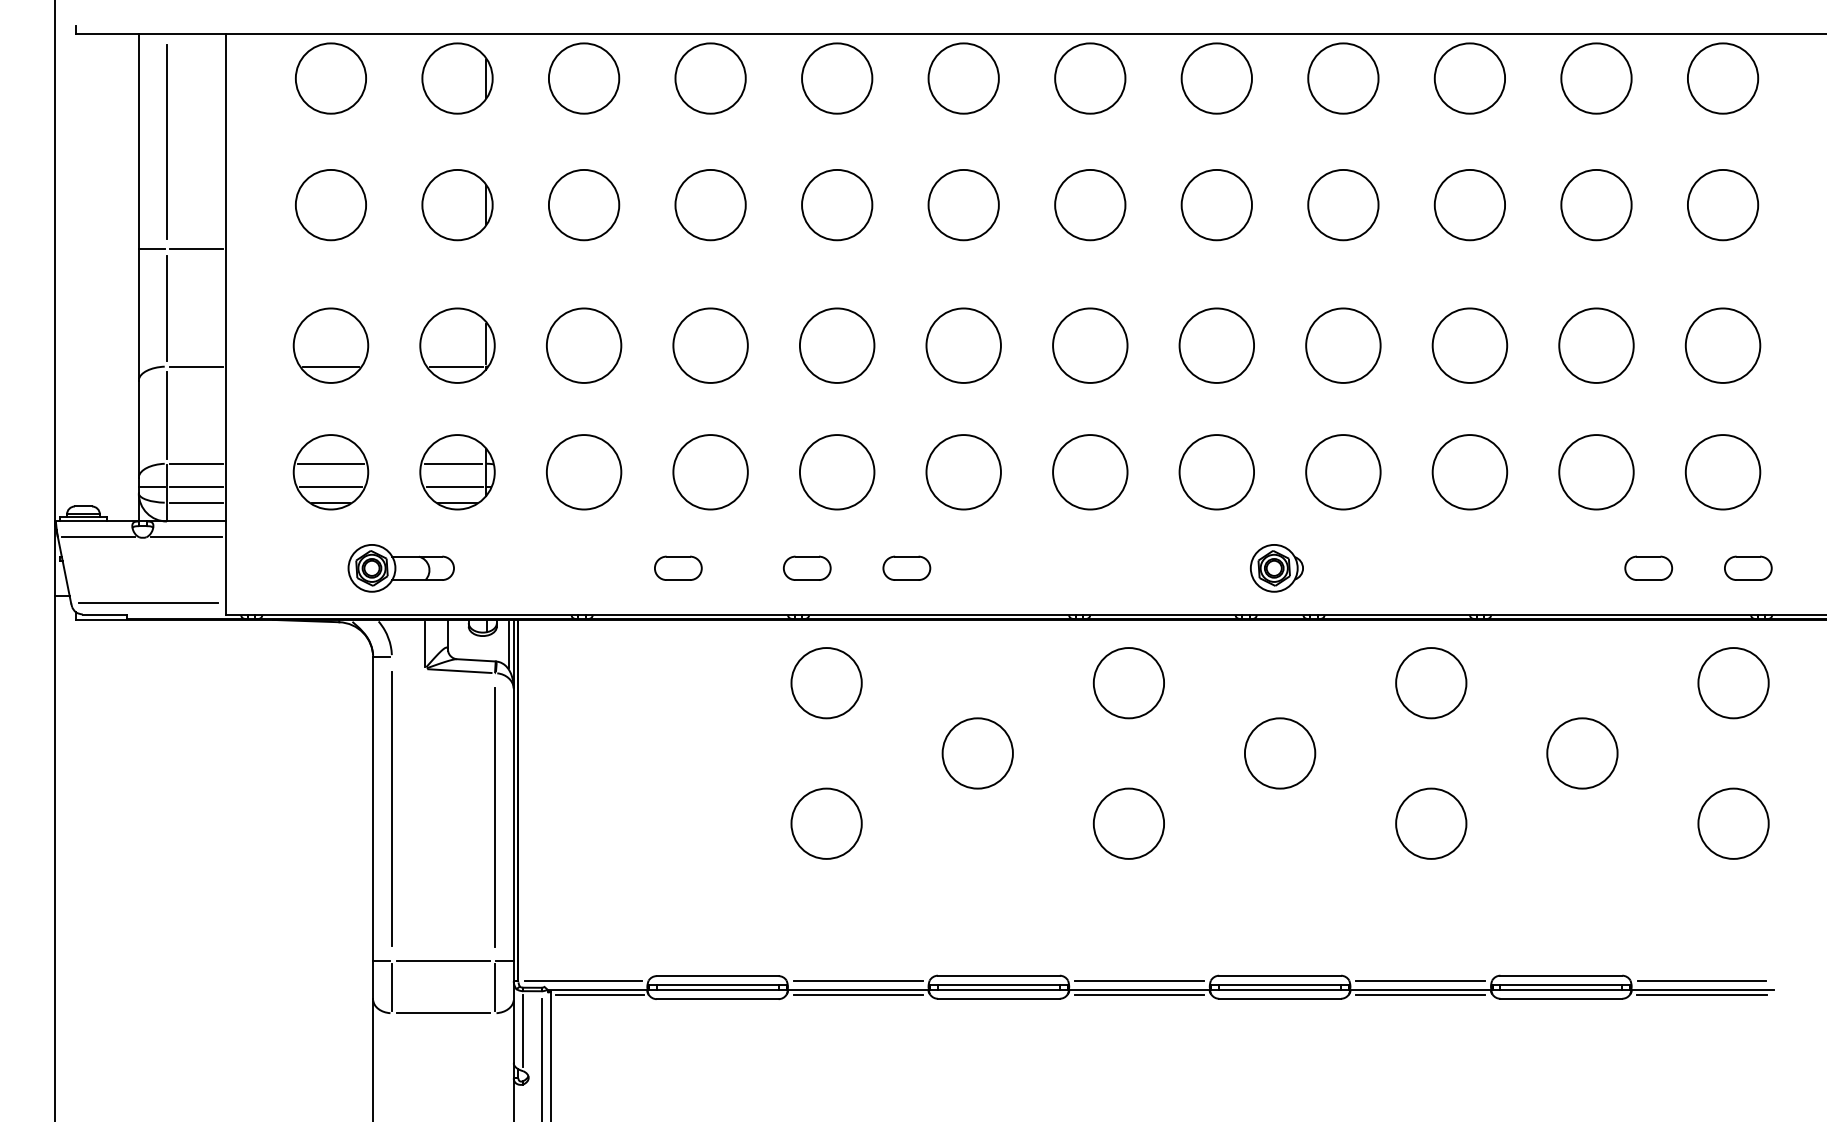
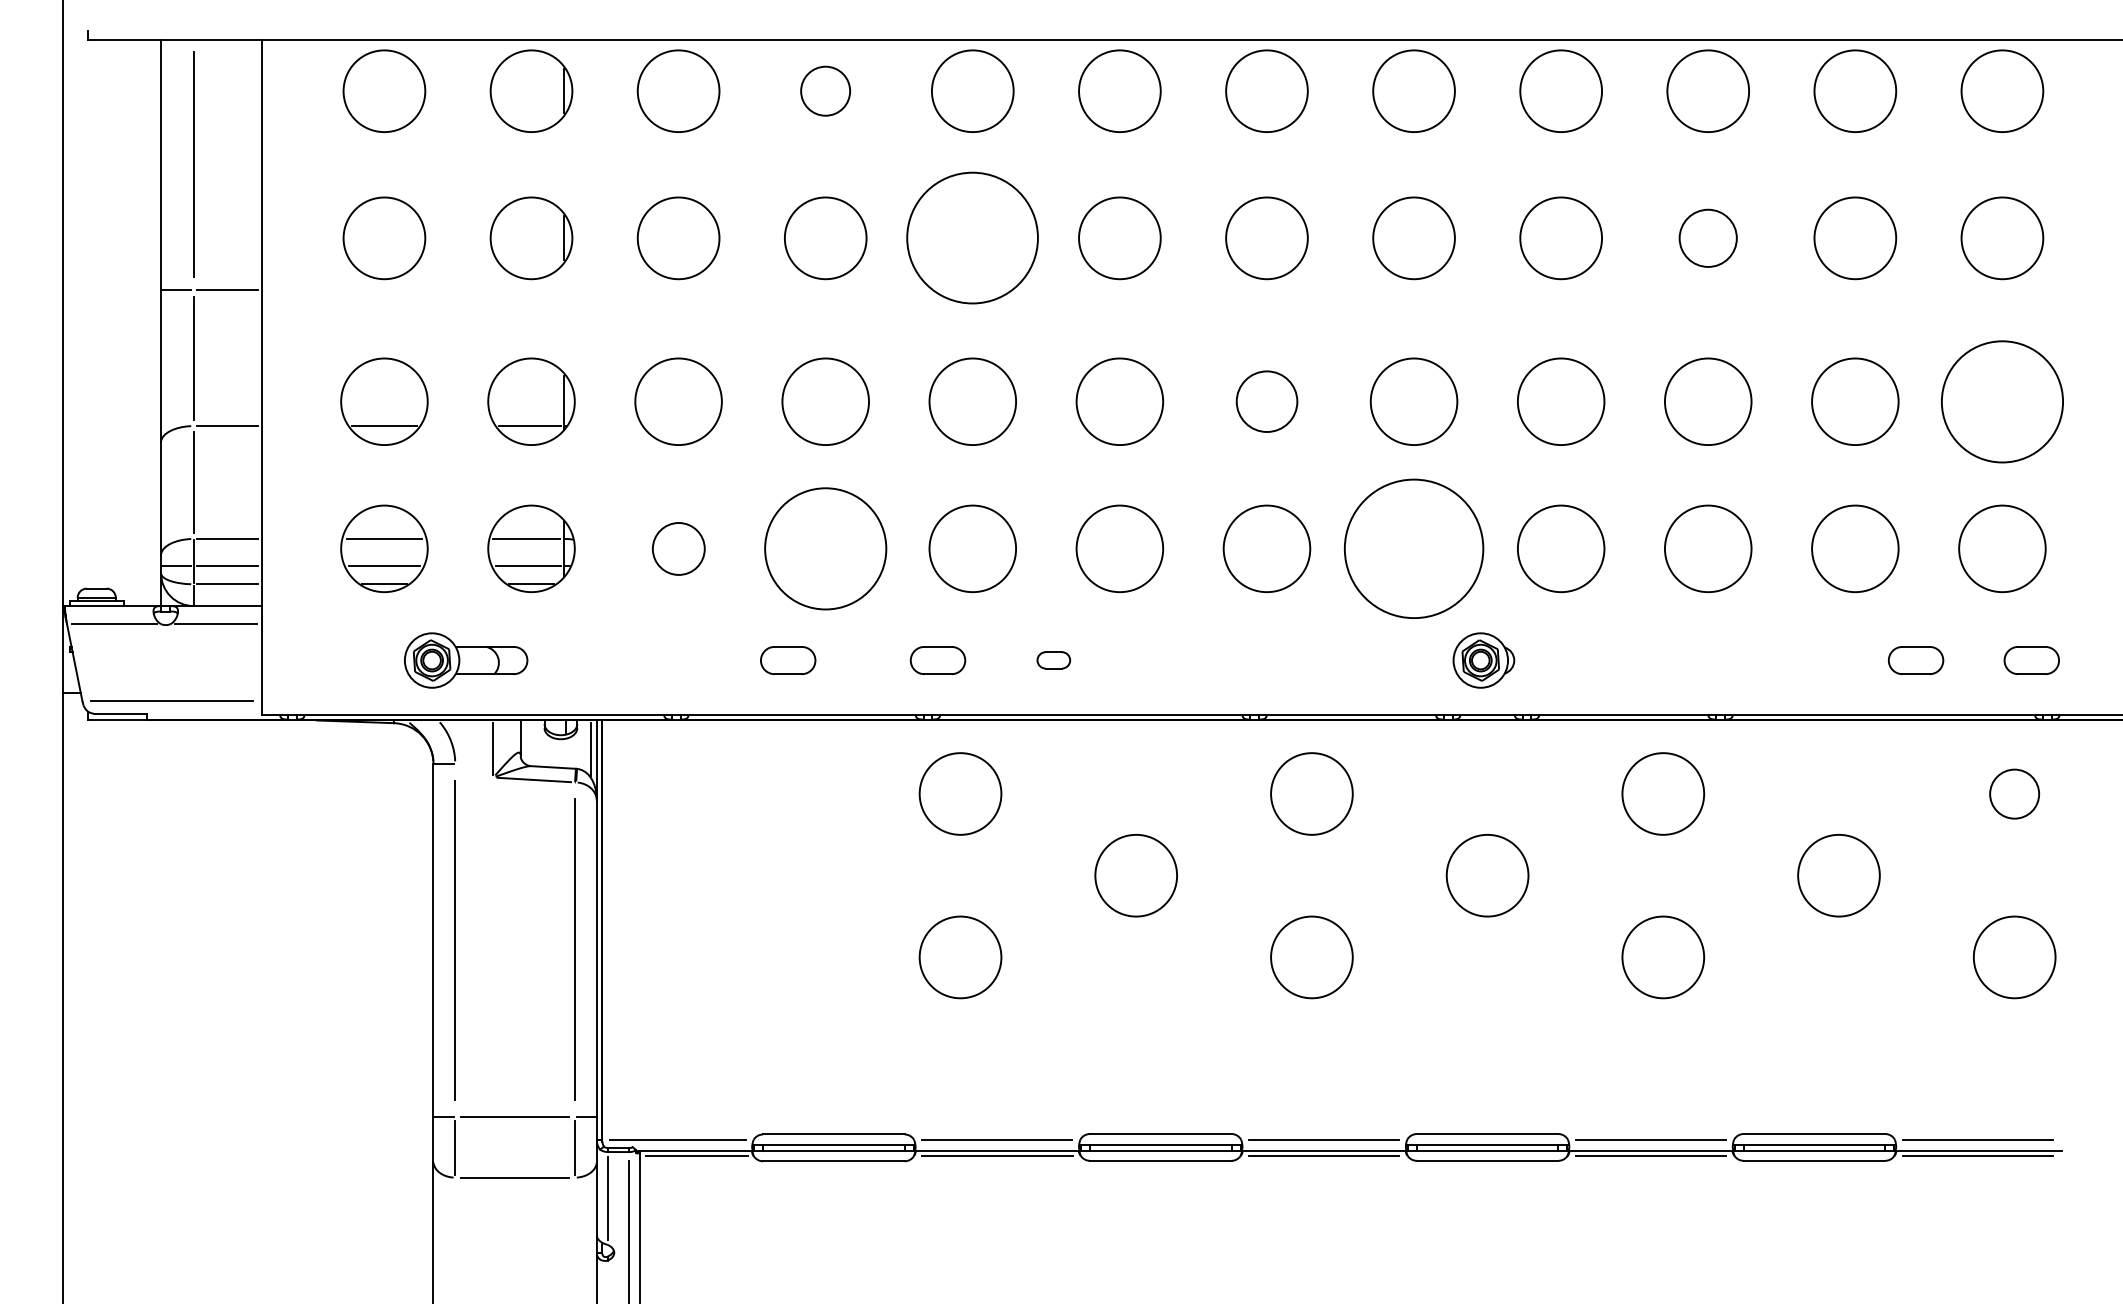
circle: (710, 78) -> (825, 91), size x0.6
circle: (1469, 204) -> (1707, 237), size x0.7
circle: (837, 205) -> (973, 238), size x1.6
circle: (1090, 345) -> (1267, 401), size x0.7
circle: (1722, 345) -> (2001, 401), size x1.4
circle: (584, 472) -> (679, 549), size x0.6
circle: (710, 472) -> (825, 549), size x1.4
circle: (1216, 472) -> (1413, 549), size x1.6
part: (906, 567) -> (1053, 659), size x0.6
circle: (1733, 683) -> (2014, 794), size x0.6

